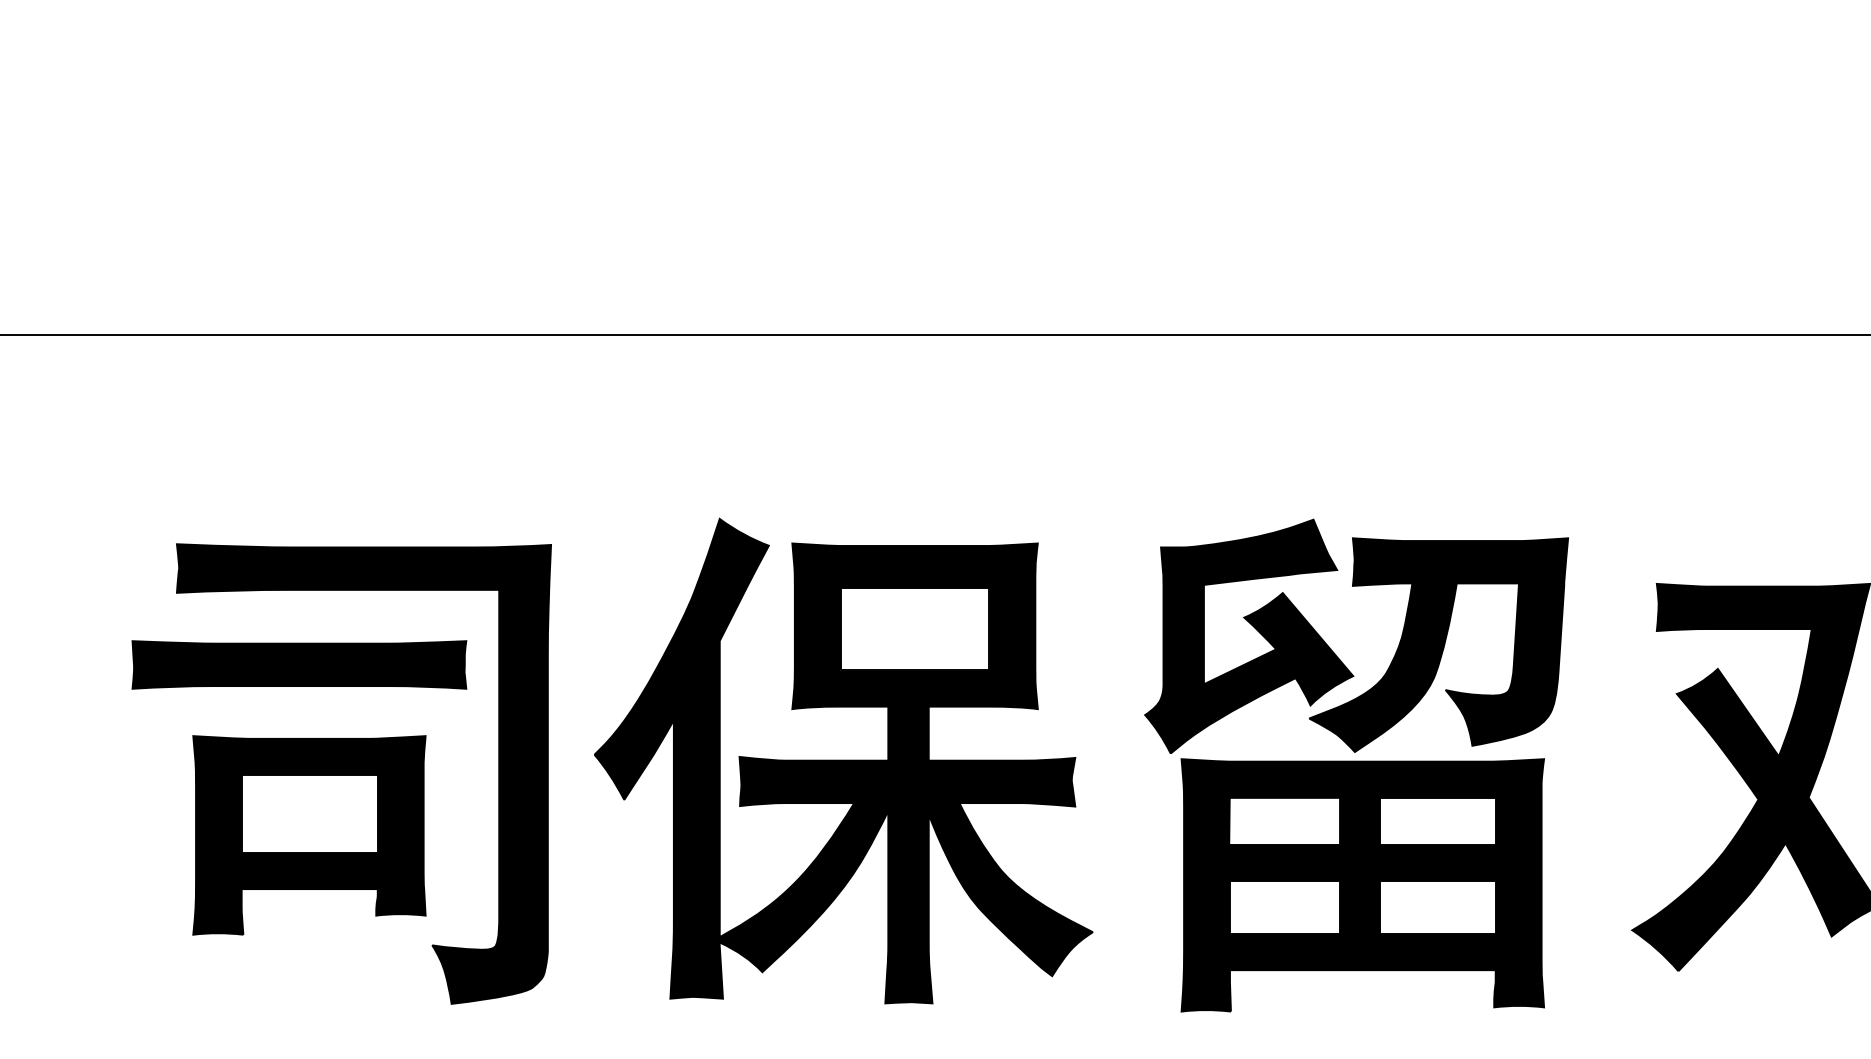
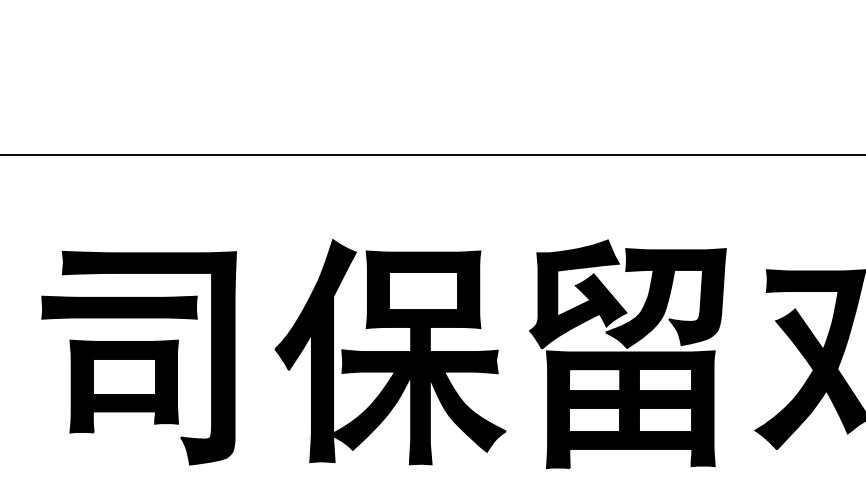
part: (340, 772) -> (138, 357), moved

